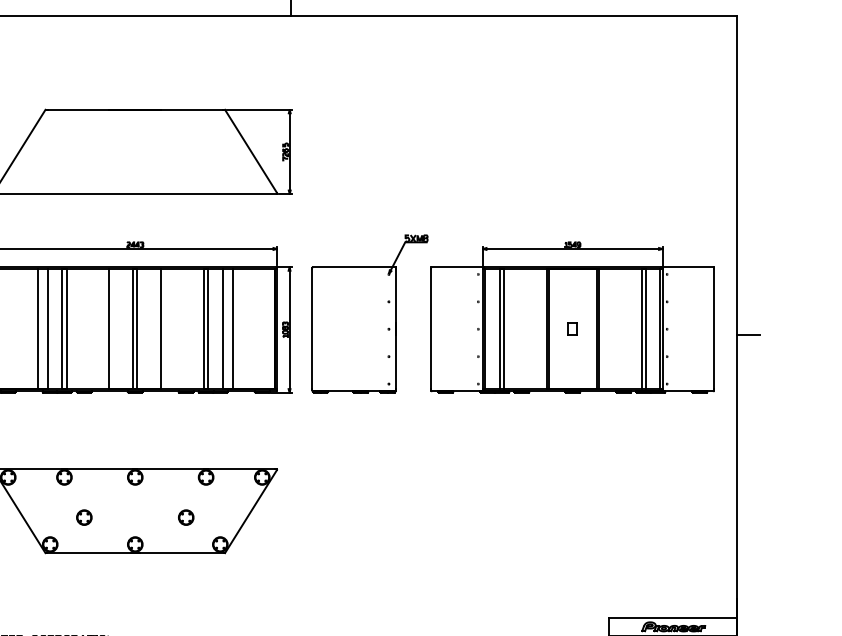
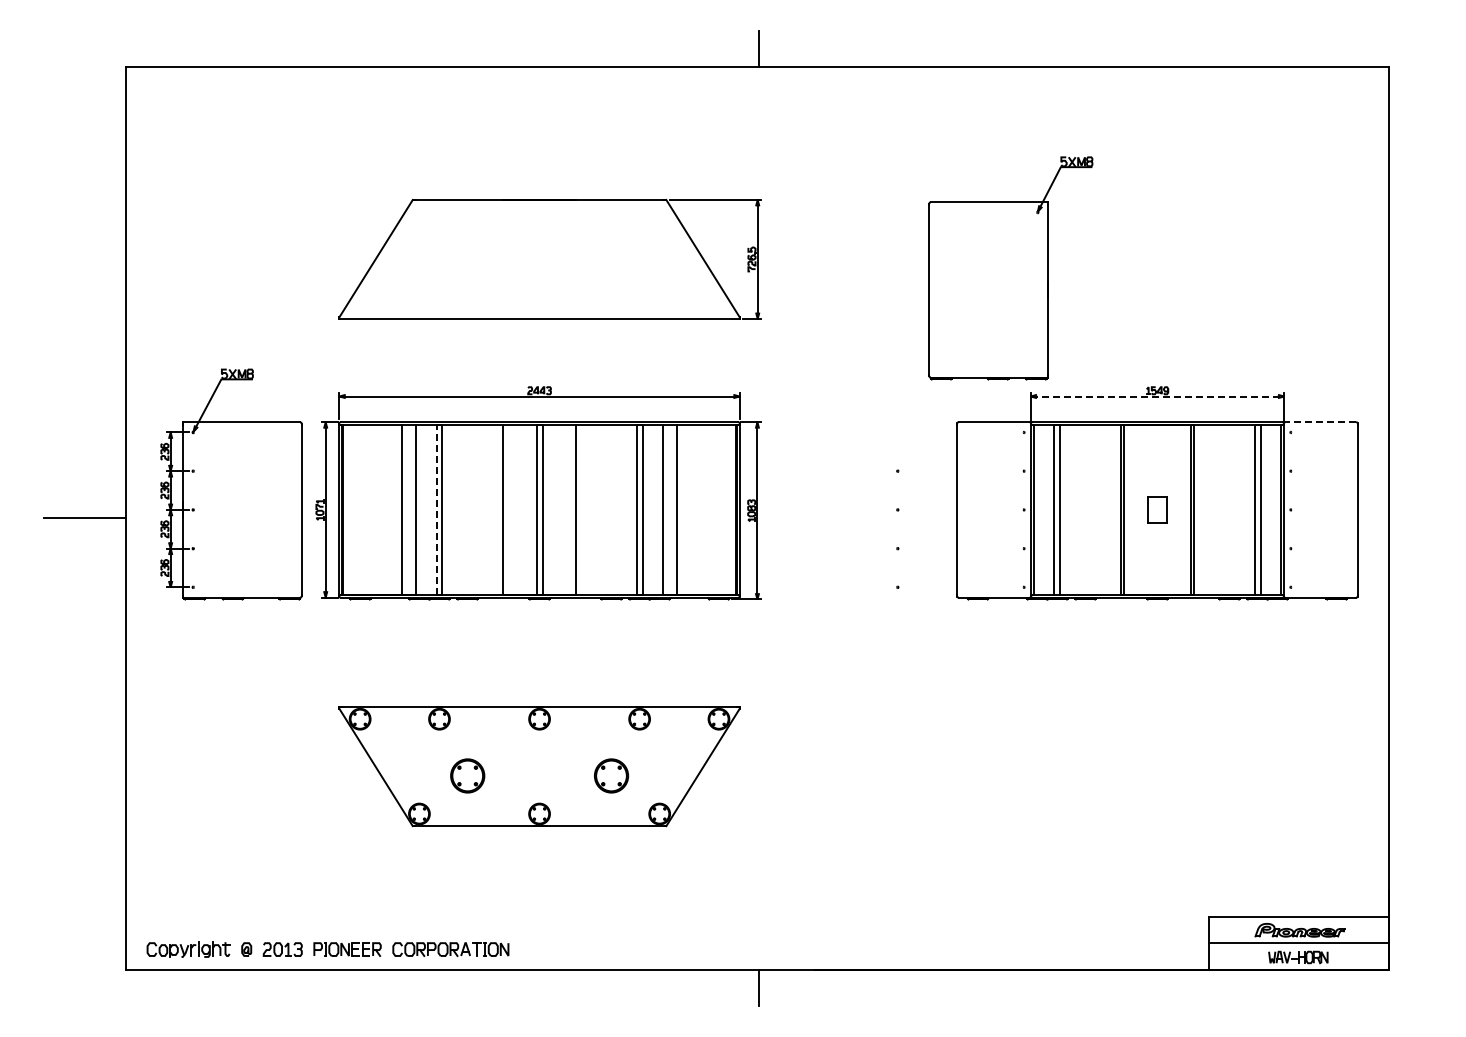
line: (572, 248) -> (1157, 396), solid -> dashed
line: (687, 267) -> (1319, 422), solid -> dashed
part: (369, 314) -> (1010, 268), moved
line: (62, 328) -> (436, 509), solid -> dashed
part: (572, 328) -> (1157, 509), size x1.6
line: (748, 335) -> (1405, 518), removed
part: (84, 517) -> (467, 775), size x1.6
part: (186, 517) -> (611, 775), size x1.6

